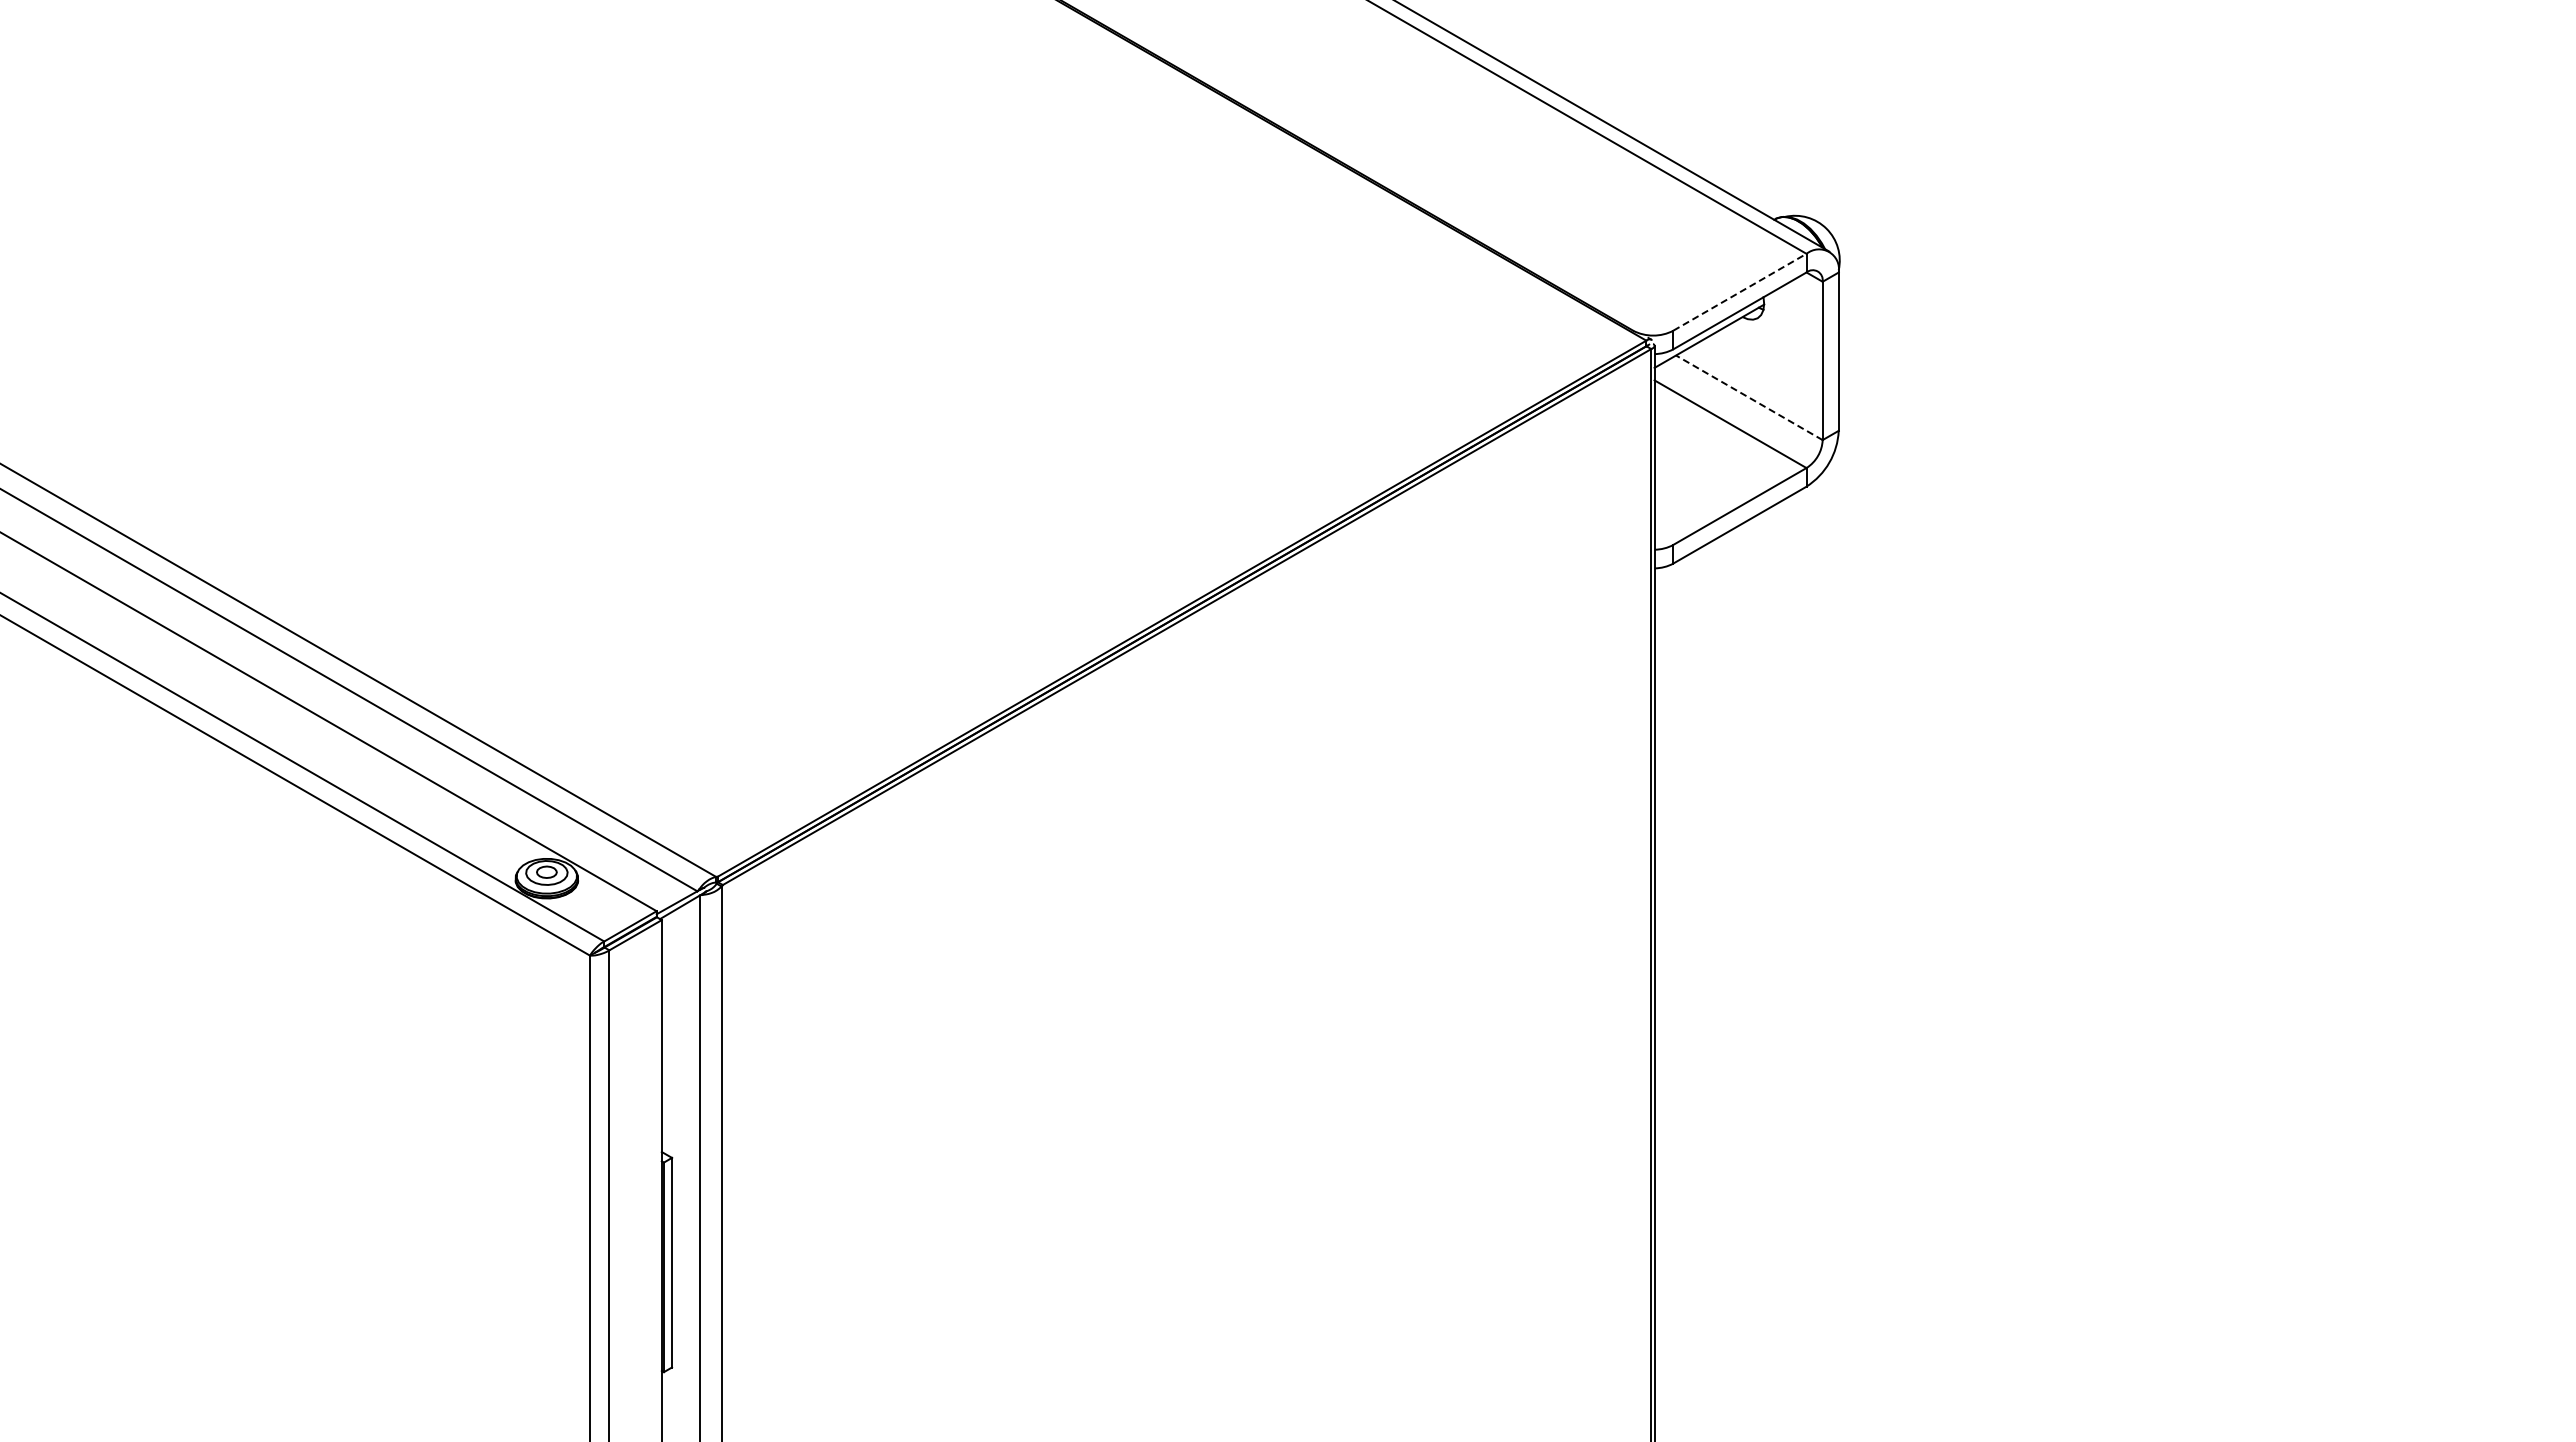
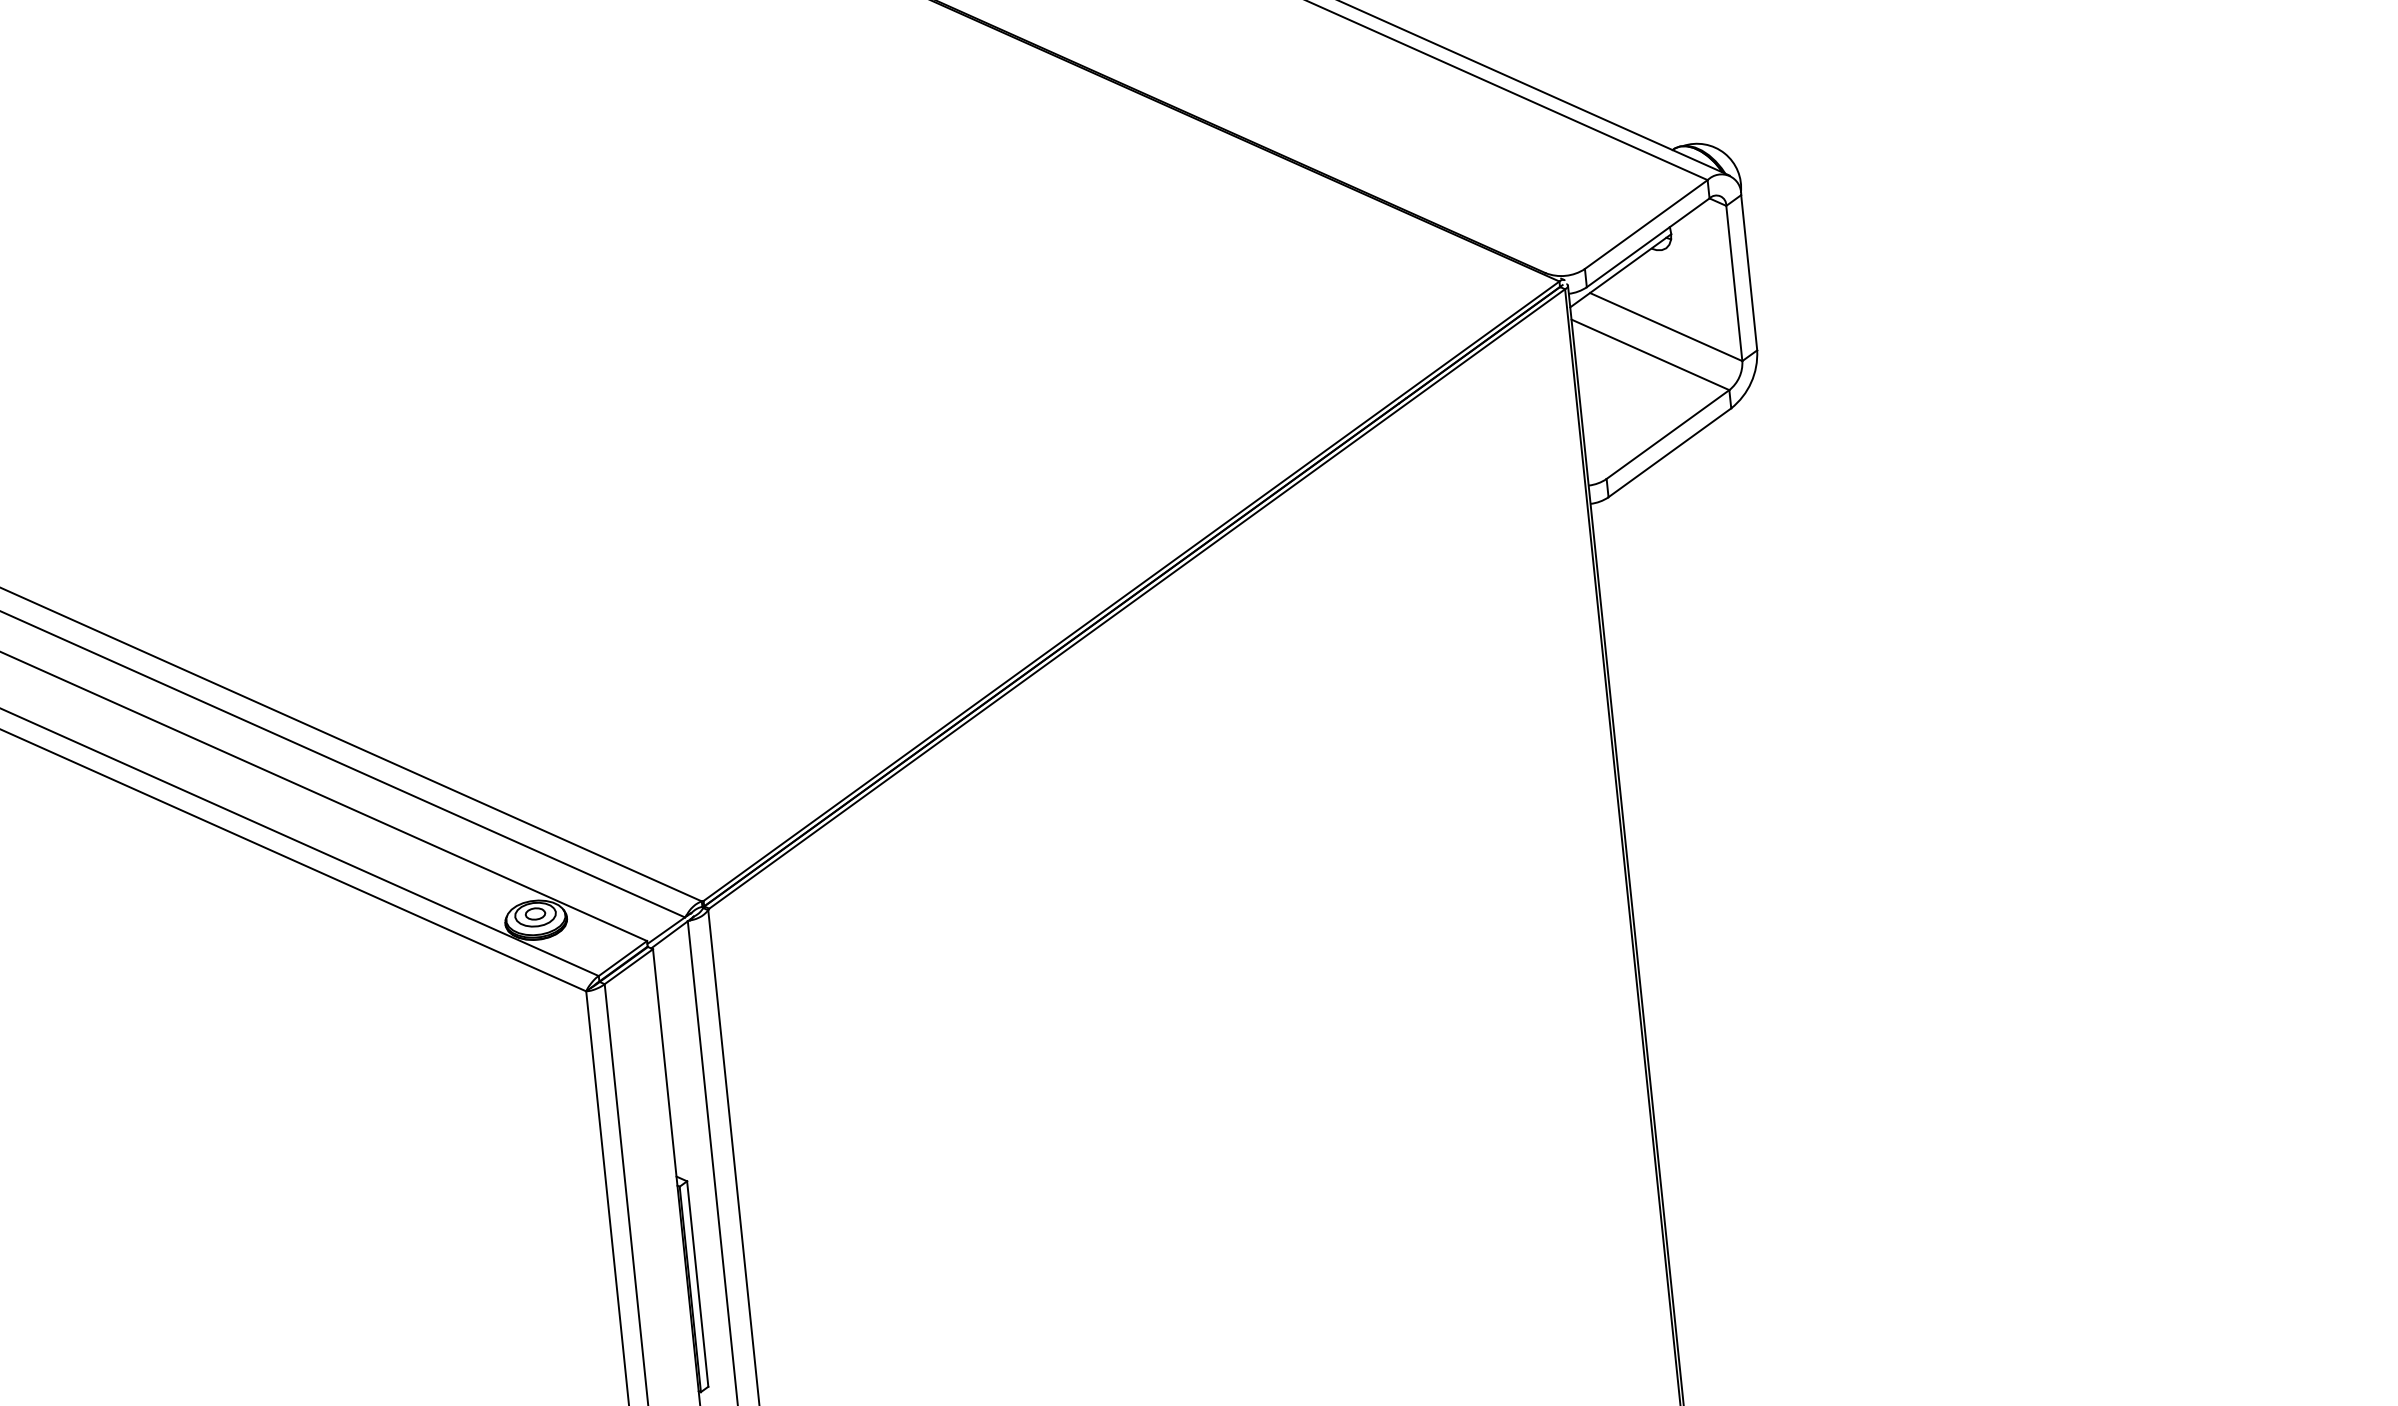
line: (1739, 292) -> (1645, 224), dashed -> solid
line: (1749, 397) -> (1666, 326), dashed -> solid

